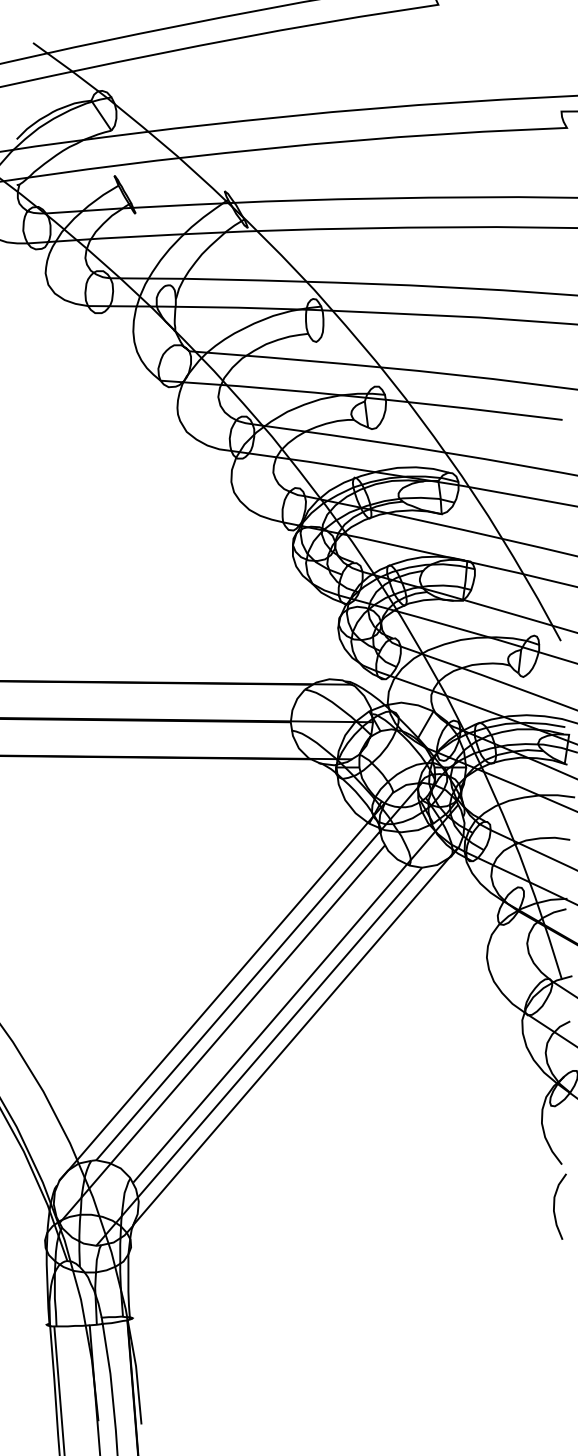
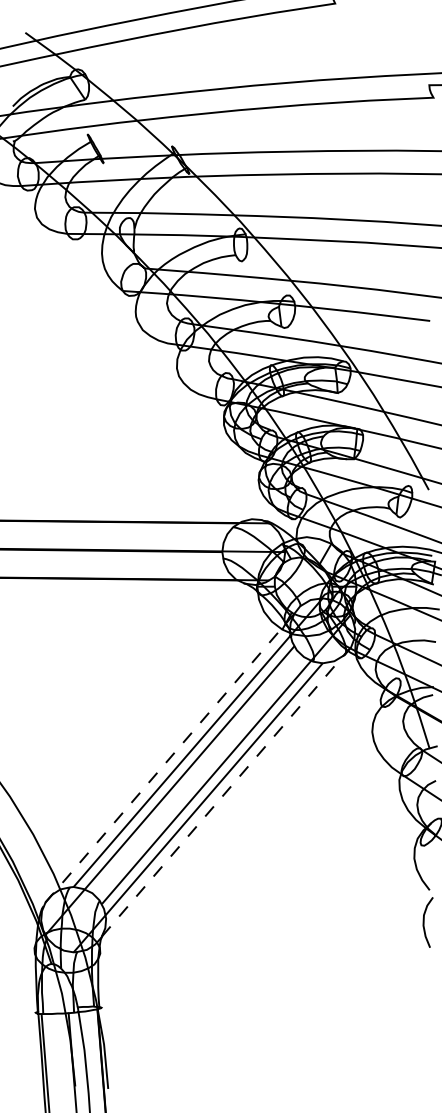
line: (221, 992) -> (169, 758), solid -> dashed
line: (296, 1036) -> (226, 792), solid -> dashed

